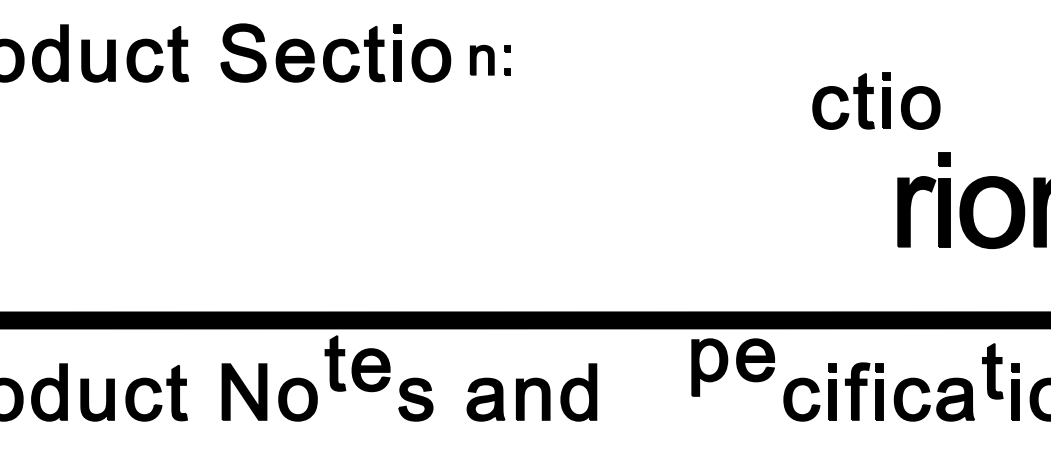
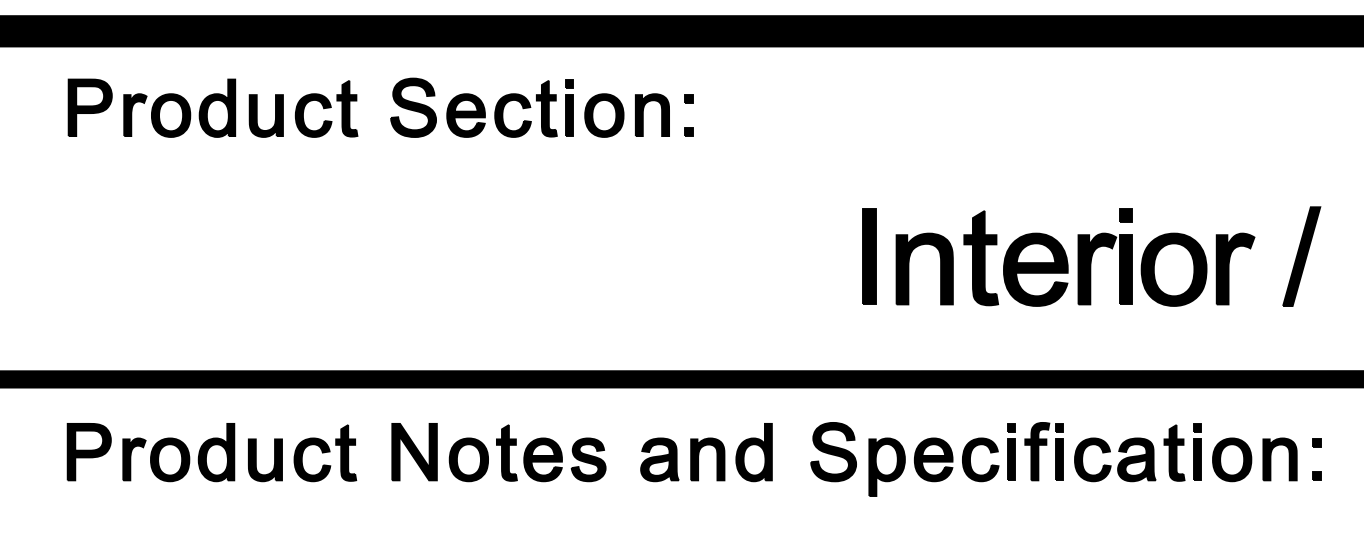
part: (490, 59) -> (664, 114), size x1.43
part: (876, 101) -> (1056, 156), removed
part: (793, 200) -> (972, 257), added
part: (357, 363) -> (529, 453), moved
part: (732, 366) -> (910, 466), moved
part: (992, 370) -> (1174, 452), moved
part: (656, 392) -> (833, 452), added

